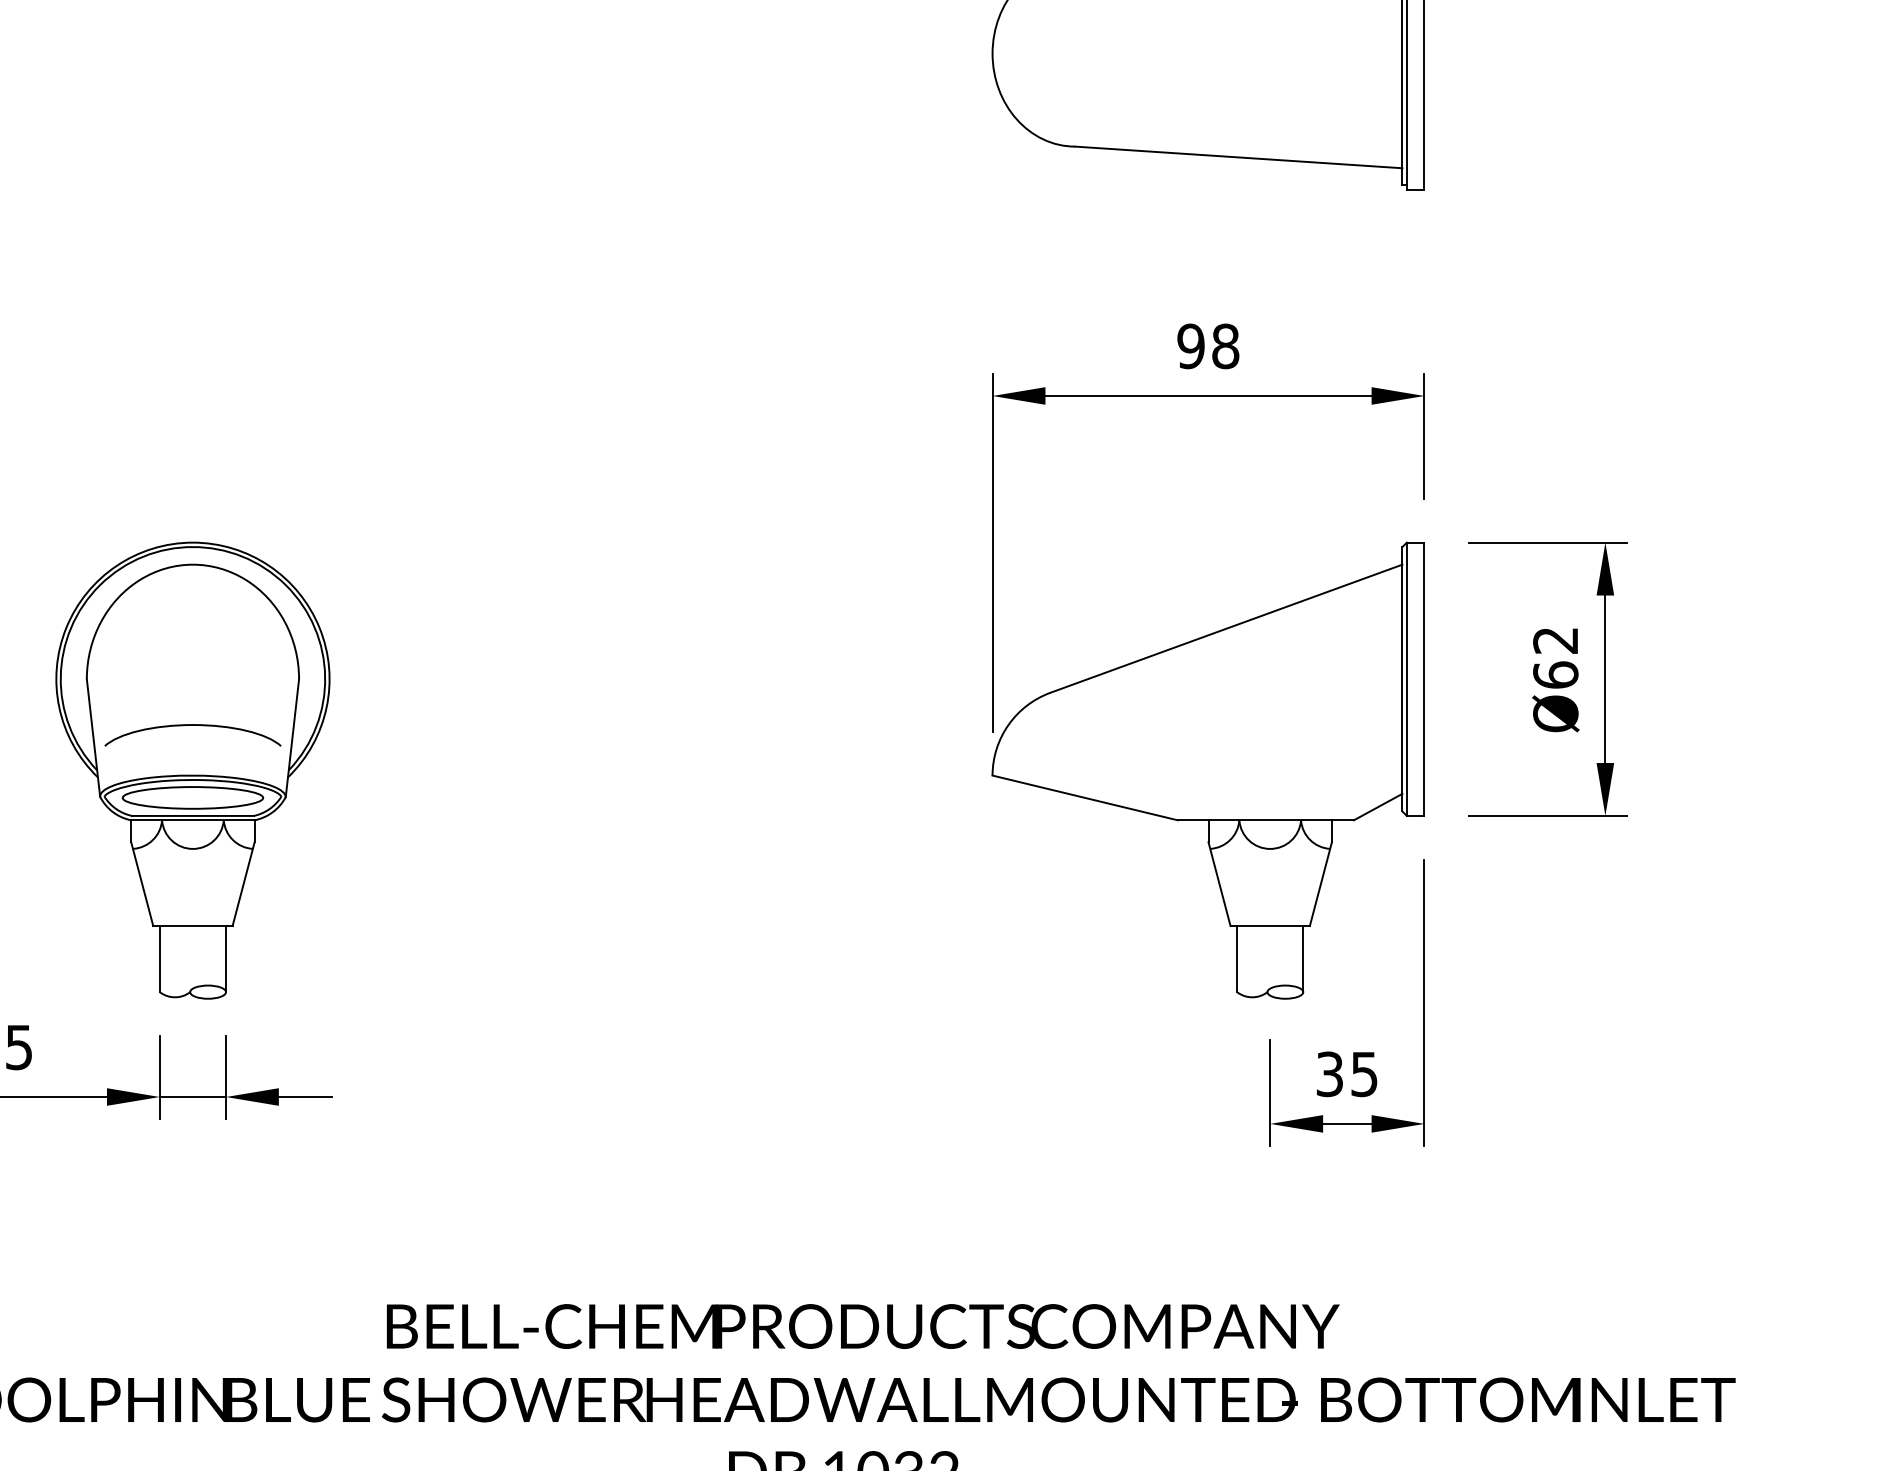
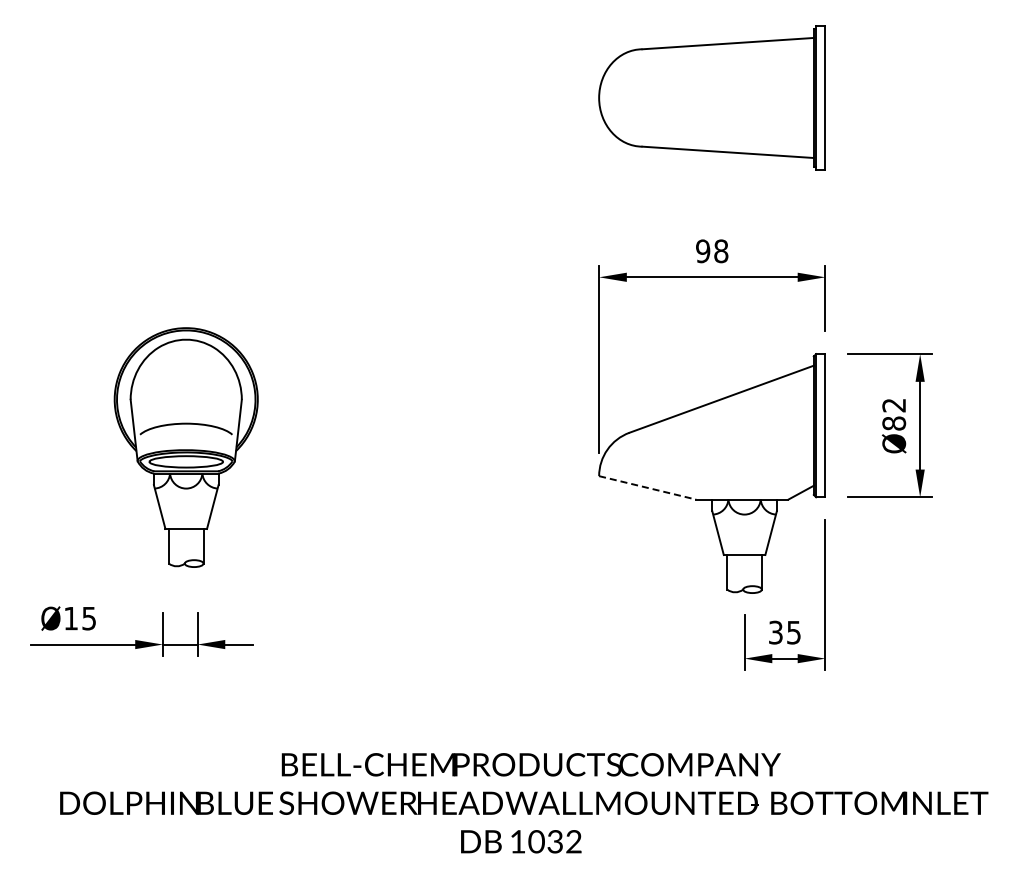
text: (1554, 675) -> (893, 423), Ø62 -> Ø82
part: (191, 770) -> (185, 447), moved
line: (1084, 797) -> (647, 487), solid -> dashed

